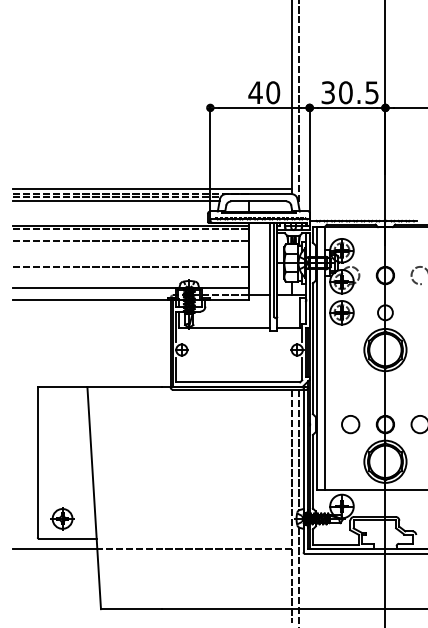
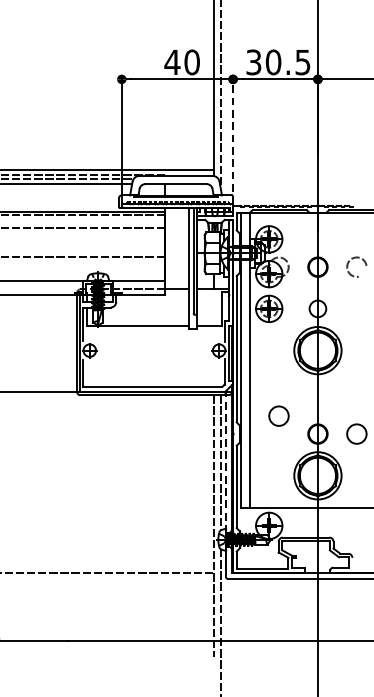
line: (309, 162) -> (232, 140), solid -> dashed
circle: (350, 424) -> (278, 416), moved
line: (303, 450) -> (226, 463), solid -> dashed

